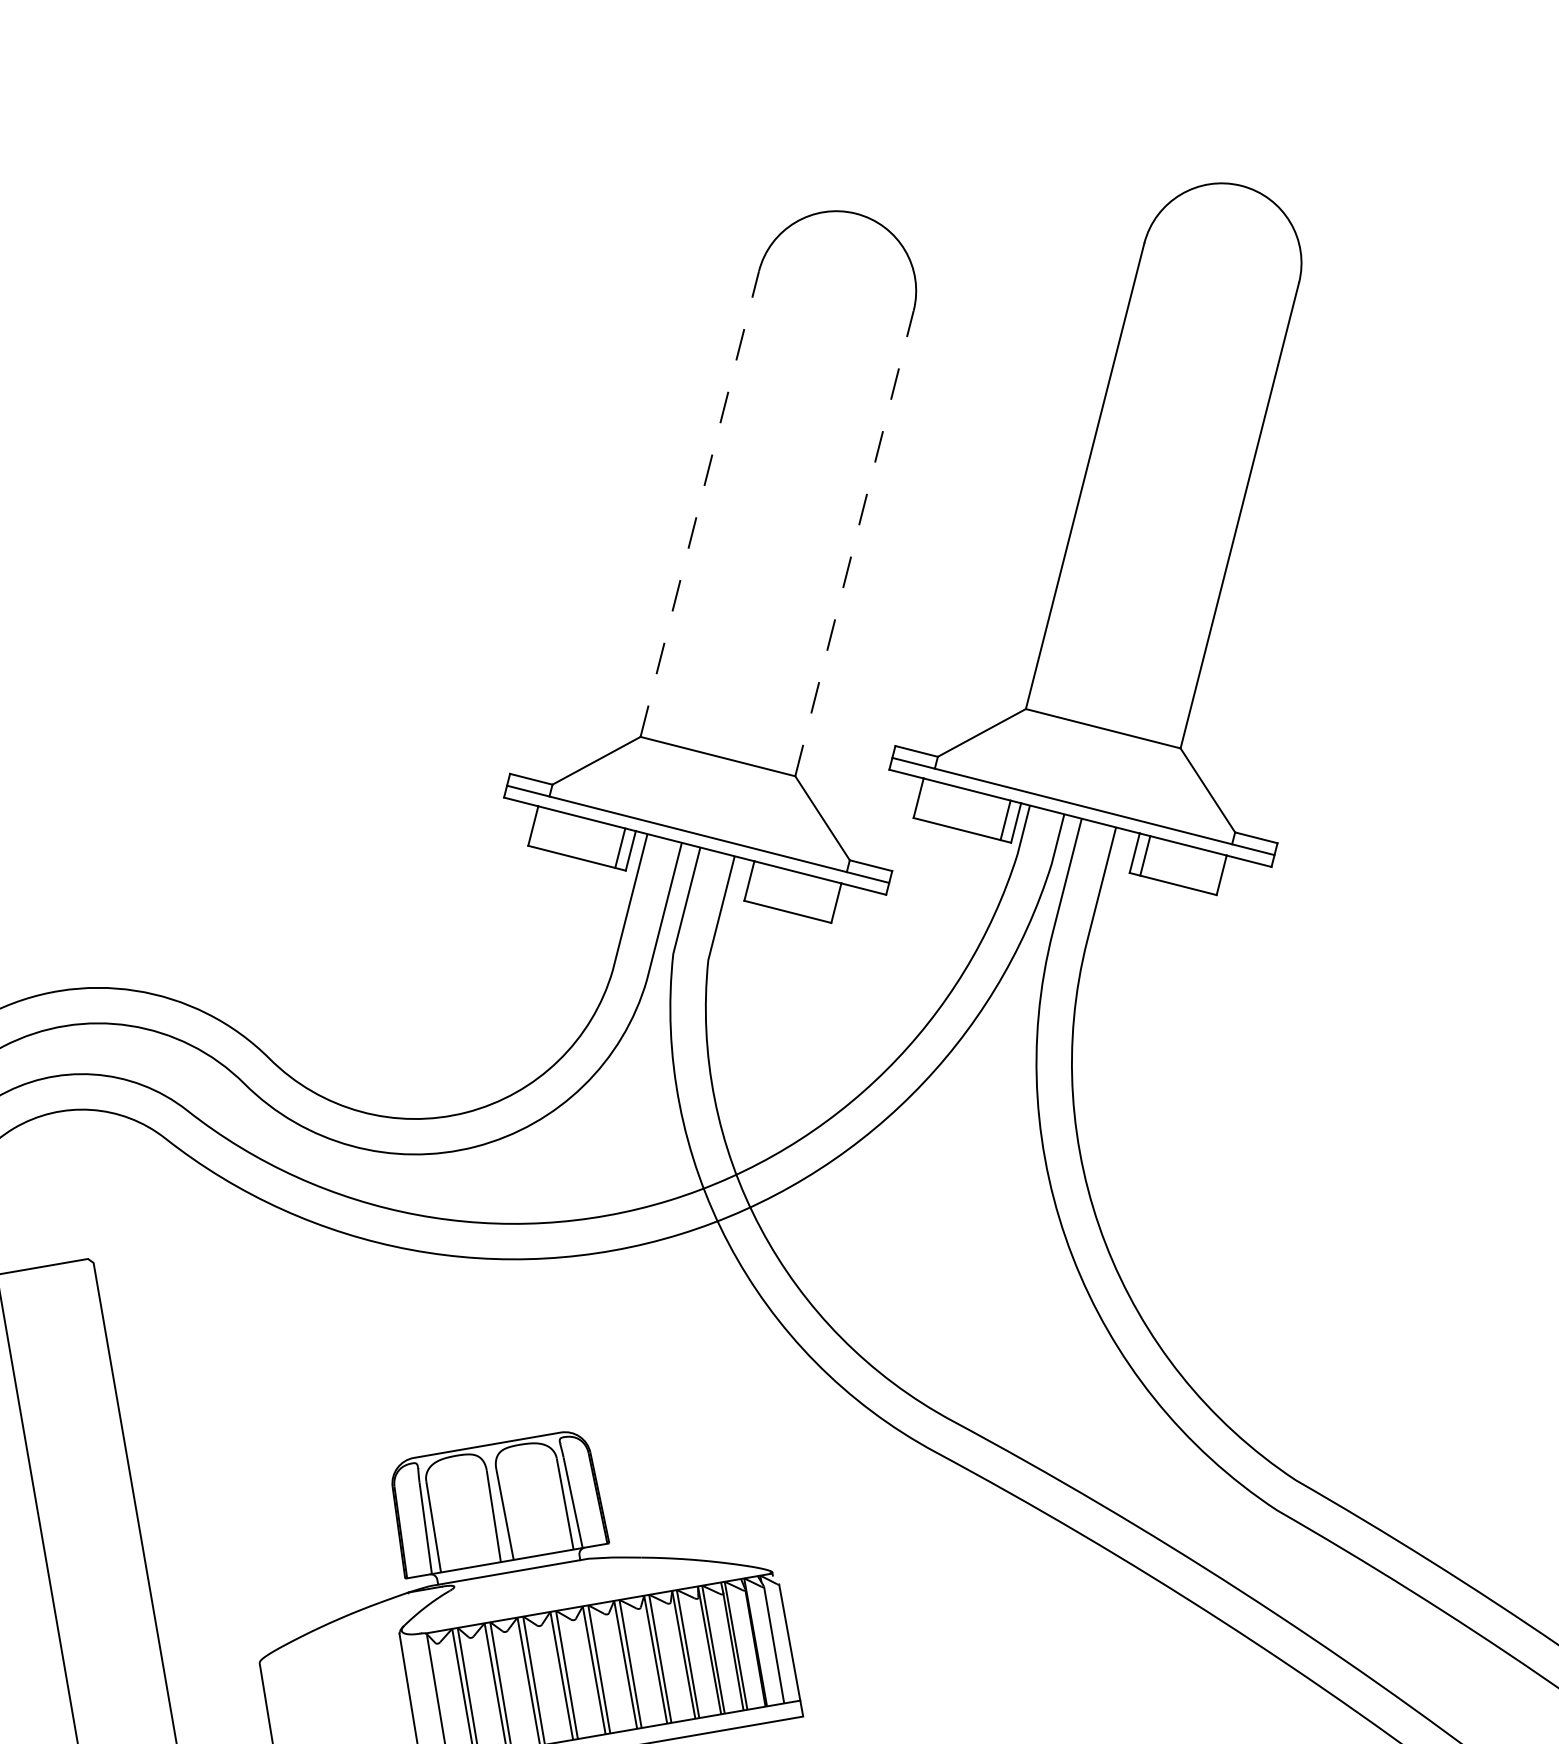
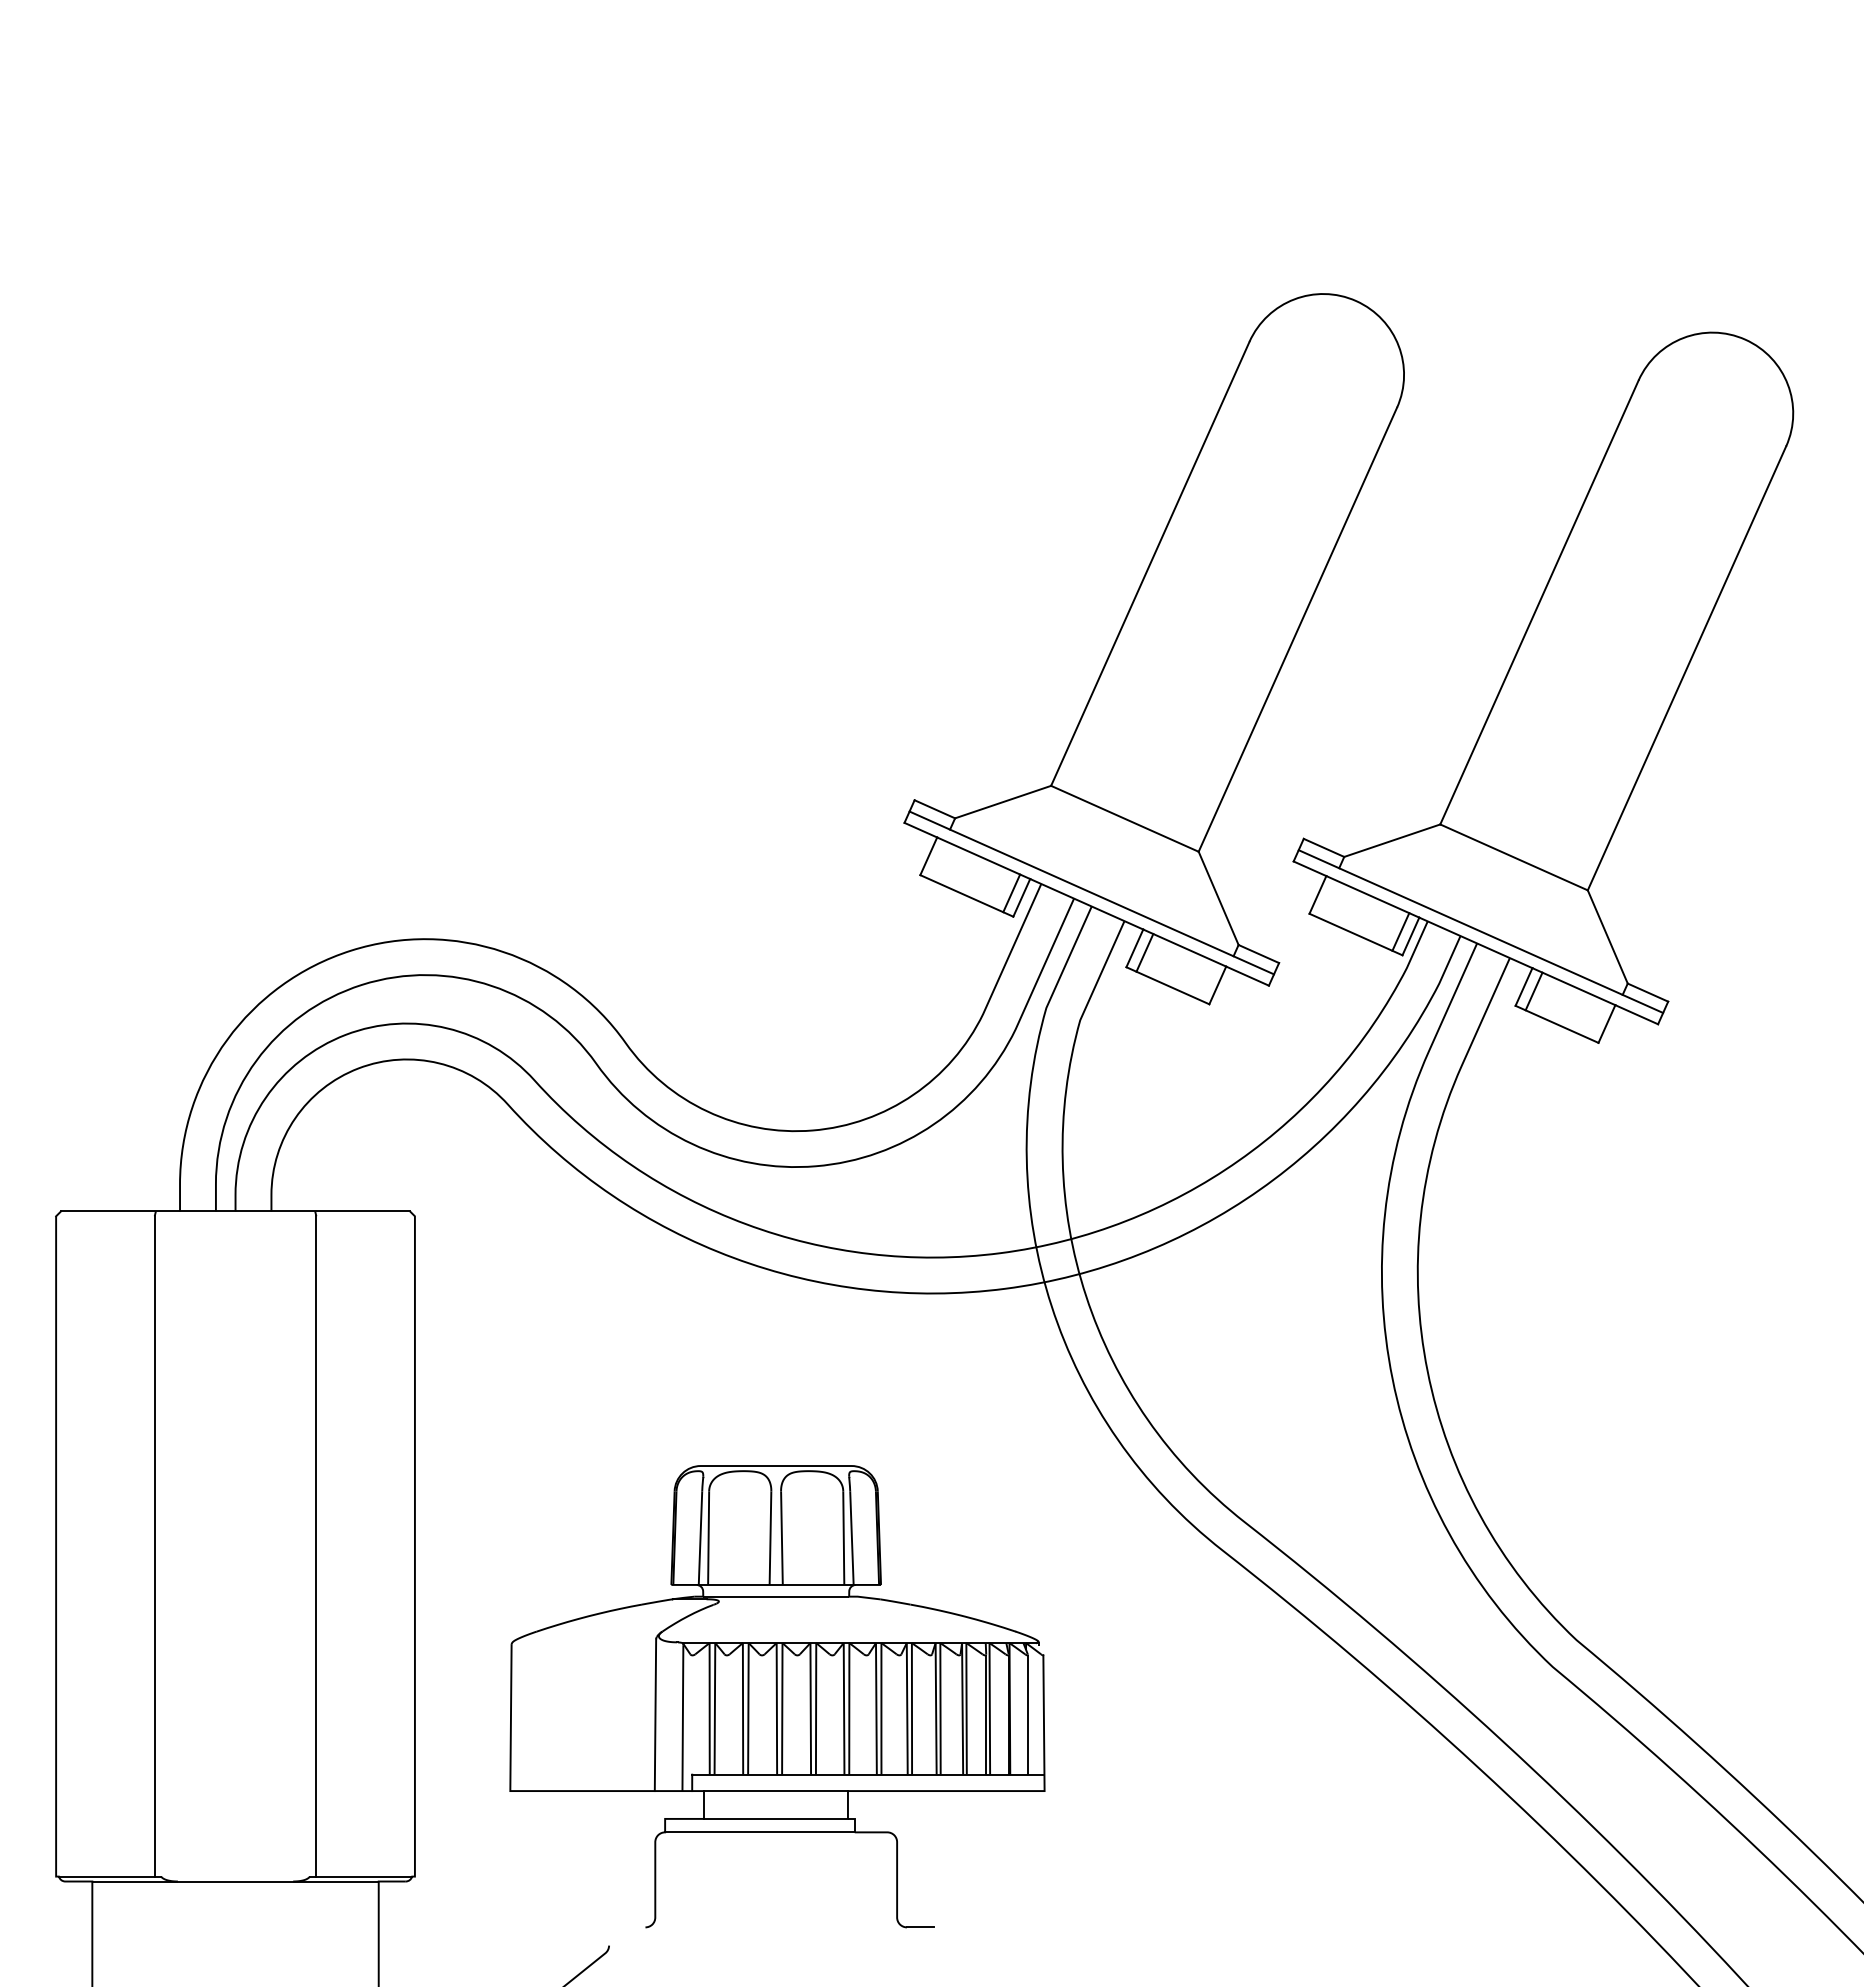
line: (699, 503) -> (1150, 563), dashed -> solid
line: (855, 543) -> (1298, 629), dashed -> solid
line: (759, 883) -> (1144, 952), added

